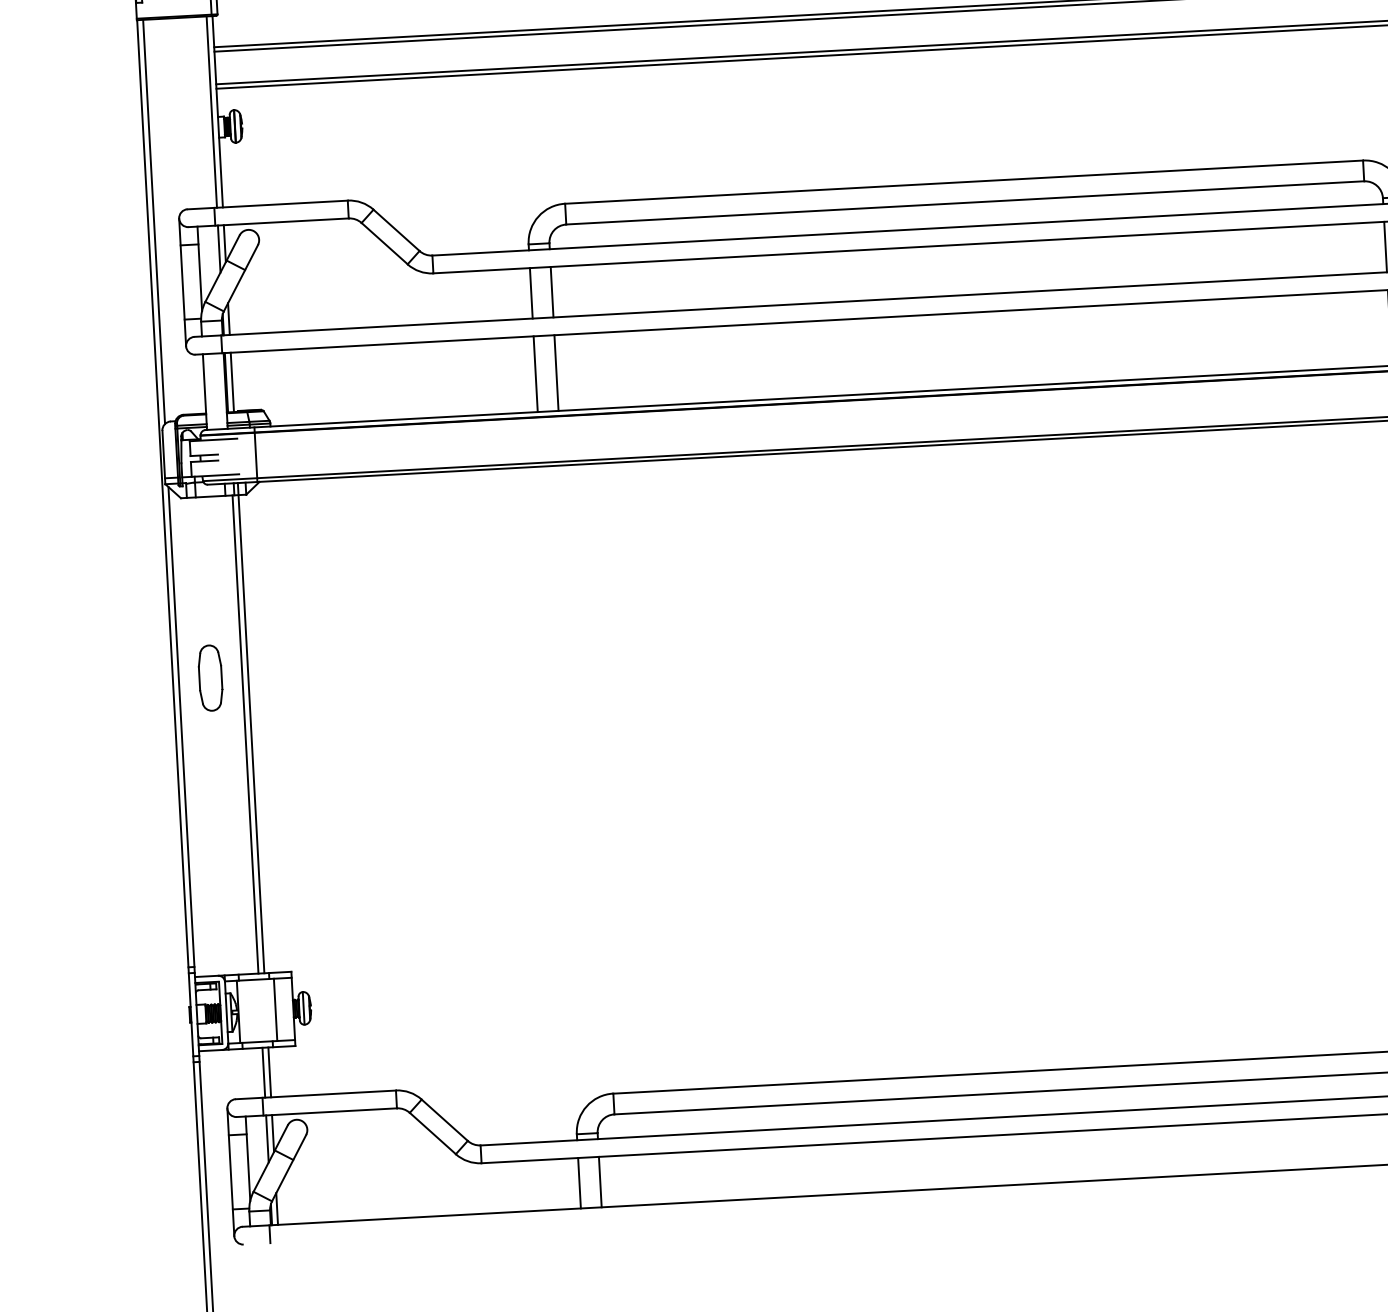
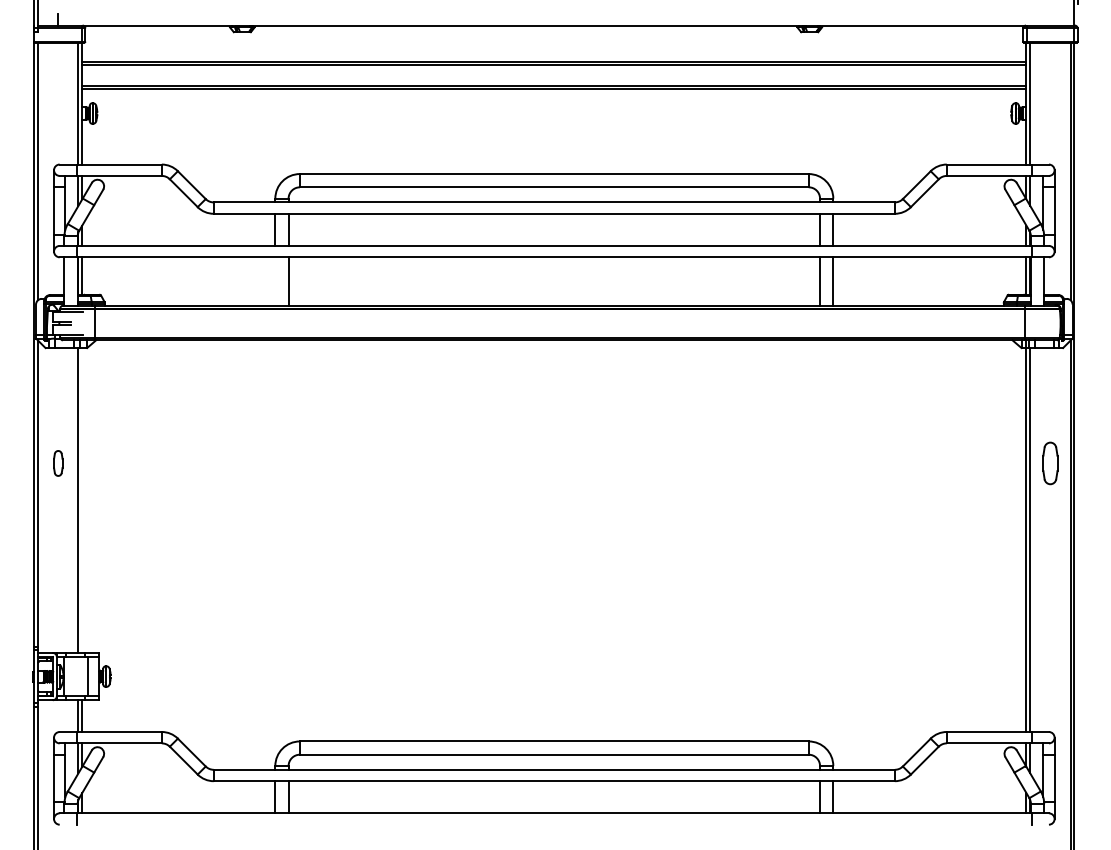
line: (535, 374) -> (275, 281), removed
part: (211, 678) -> (58, 463), size x0.6
line: (251, 727) -> (82, 496), removed

